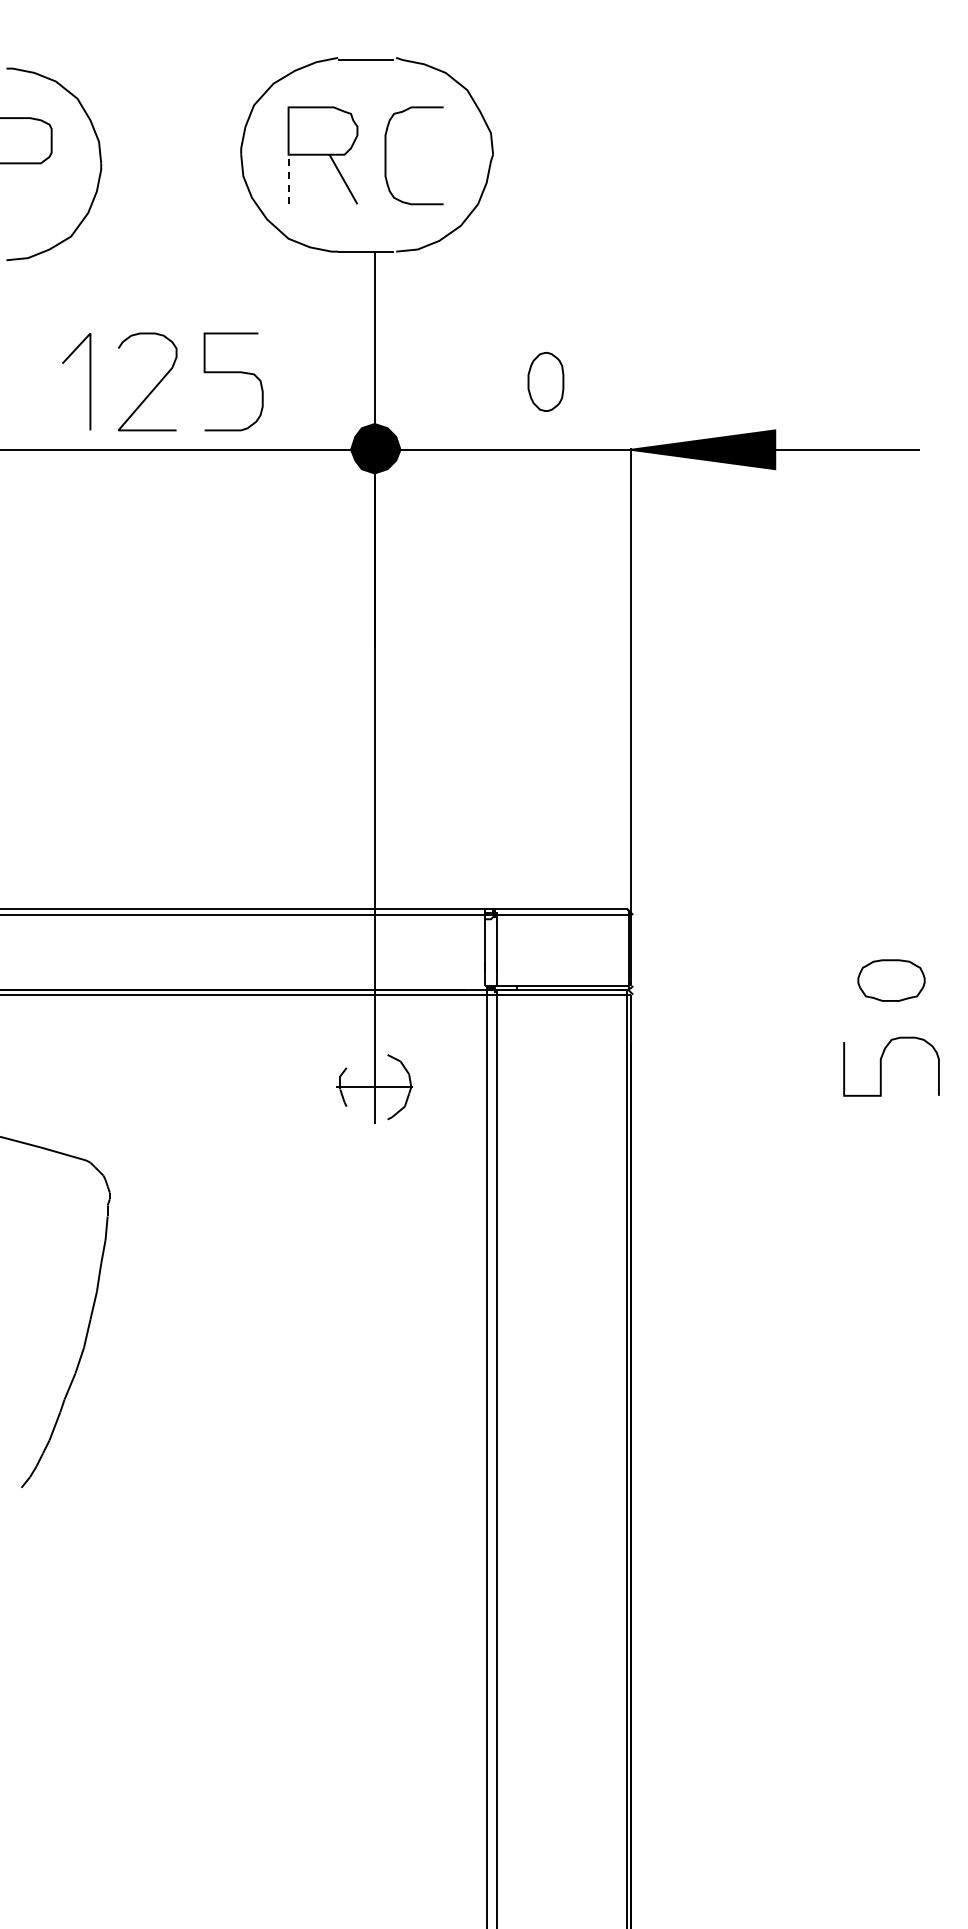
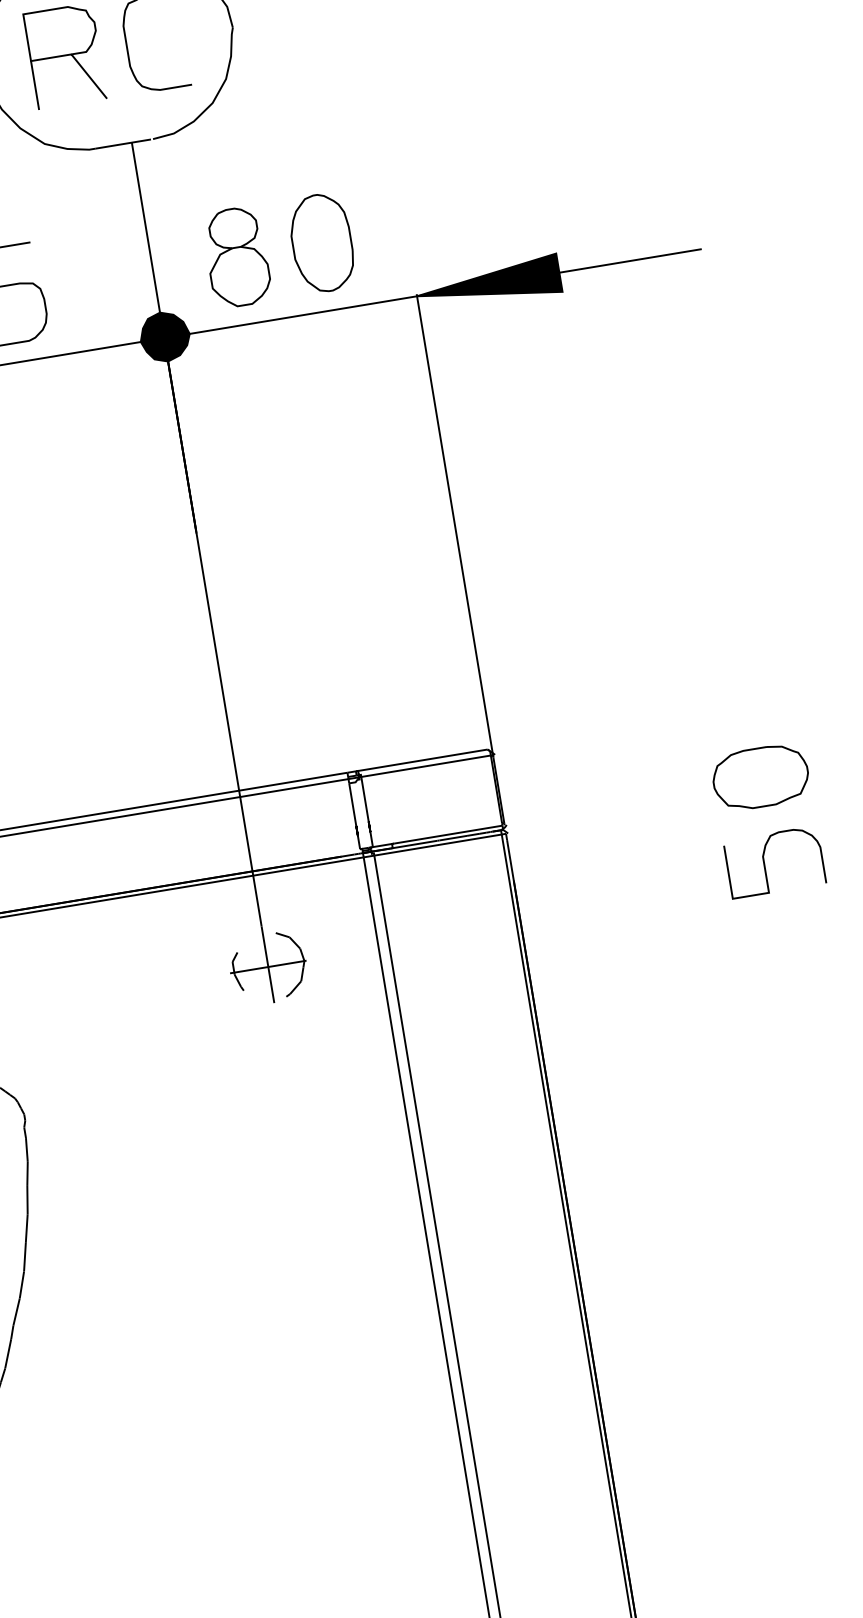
line: (288, 179) -> (35, 85), dashed -> solid
part: (459, 381) -> (236, 256), added
part: (545, 381) -> (321, 242), size x1.67
part: (891, 980) -> (760, 777), size x1.43

